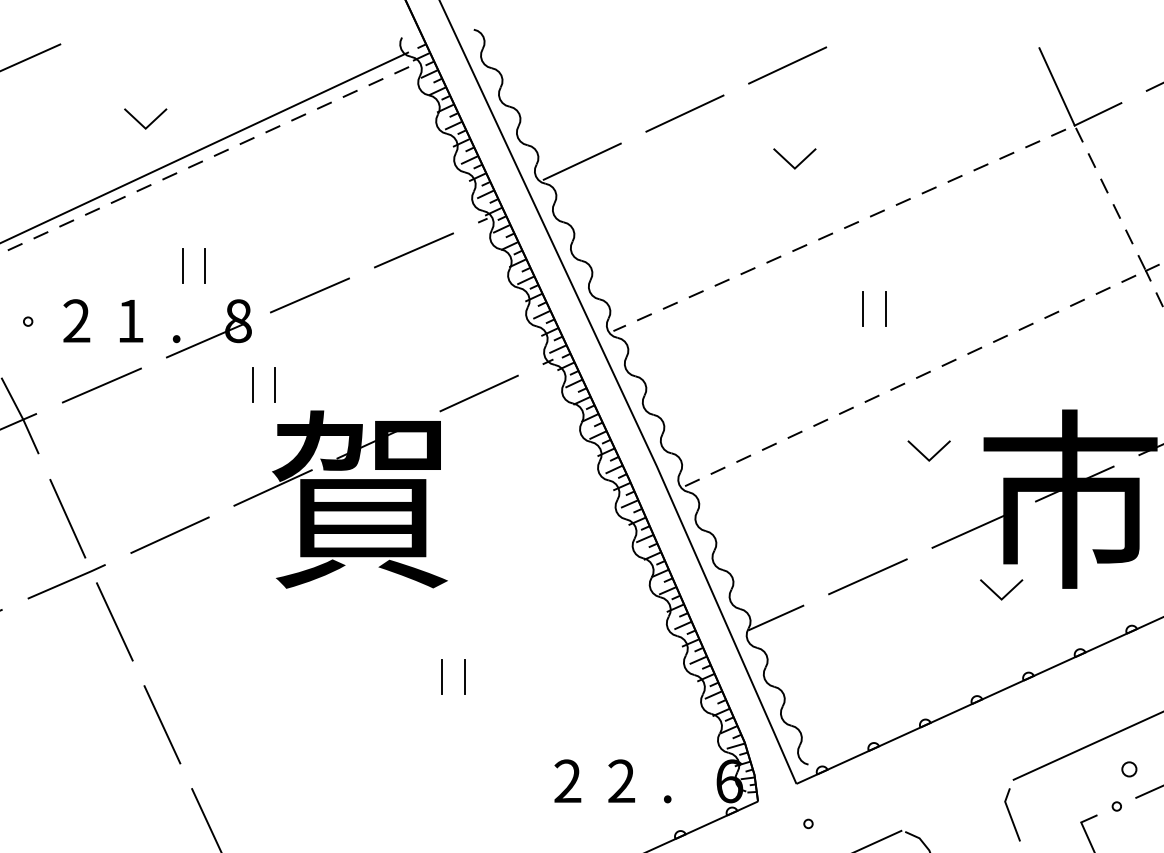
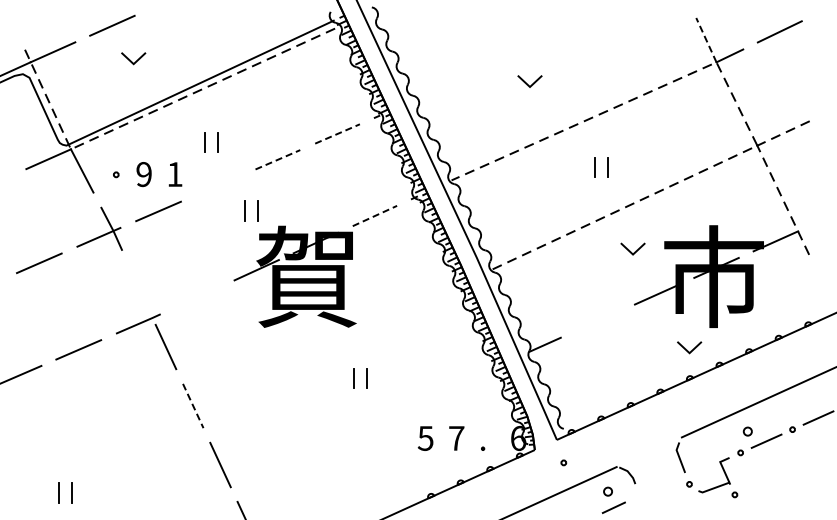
line: (787, 64) -> (551, 27), removed
line: (1057, 85) -> (706, 39), solid -> dashed
line: (684, 113) -> (492, 55), removed
line: (141, 122) -> (131, 60), moved
line: (583, 160) -> (434, 82), removed
line: (790, 162) -> (527, 83), moved
line: (415, 249) -> (338, 133), solid -> dashed
line: (311, 294) -> (278, 159), solid -> dashed
text: (75, 321) -> (143, 174), 2 -> 9
part: (208, 329) -> (219, 179), removed
line: (480, 392) -> (375, 215), solid -> dashed
line: (68, 518) -> (139, 287), removed
line: (169, 535) -> (197, 297), removed
line: (867, 577) -> (597, 321), removed
line: (998, 593) -> (687, 349), moved
line: (162, 725) -> (193, 406), solid -> dashed
text: (567, 779) -> (425, 437), 2 -> 5
text: (621, 779) -> (456, 437), 2 -> 7

